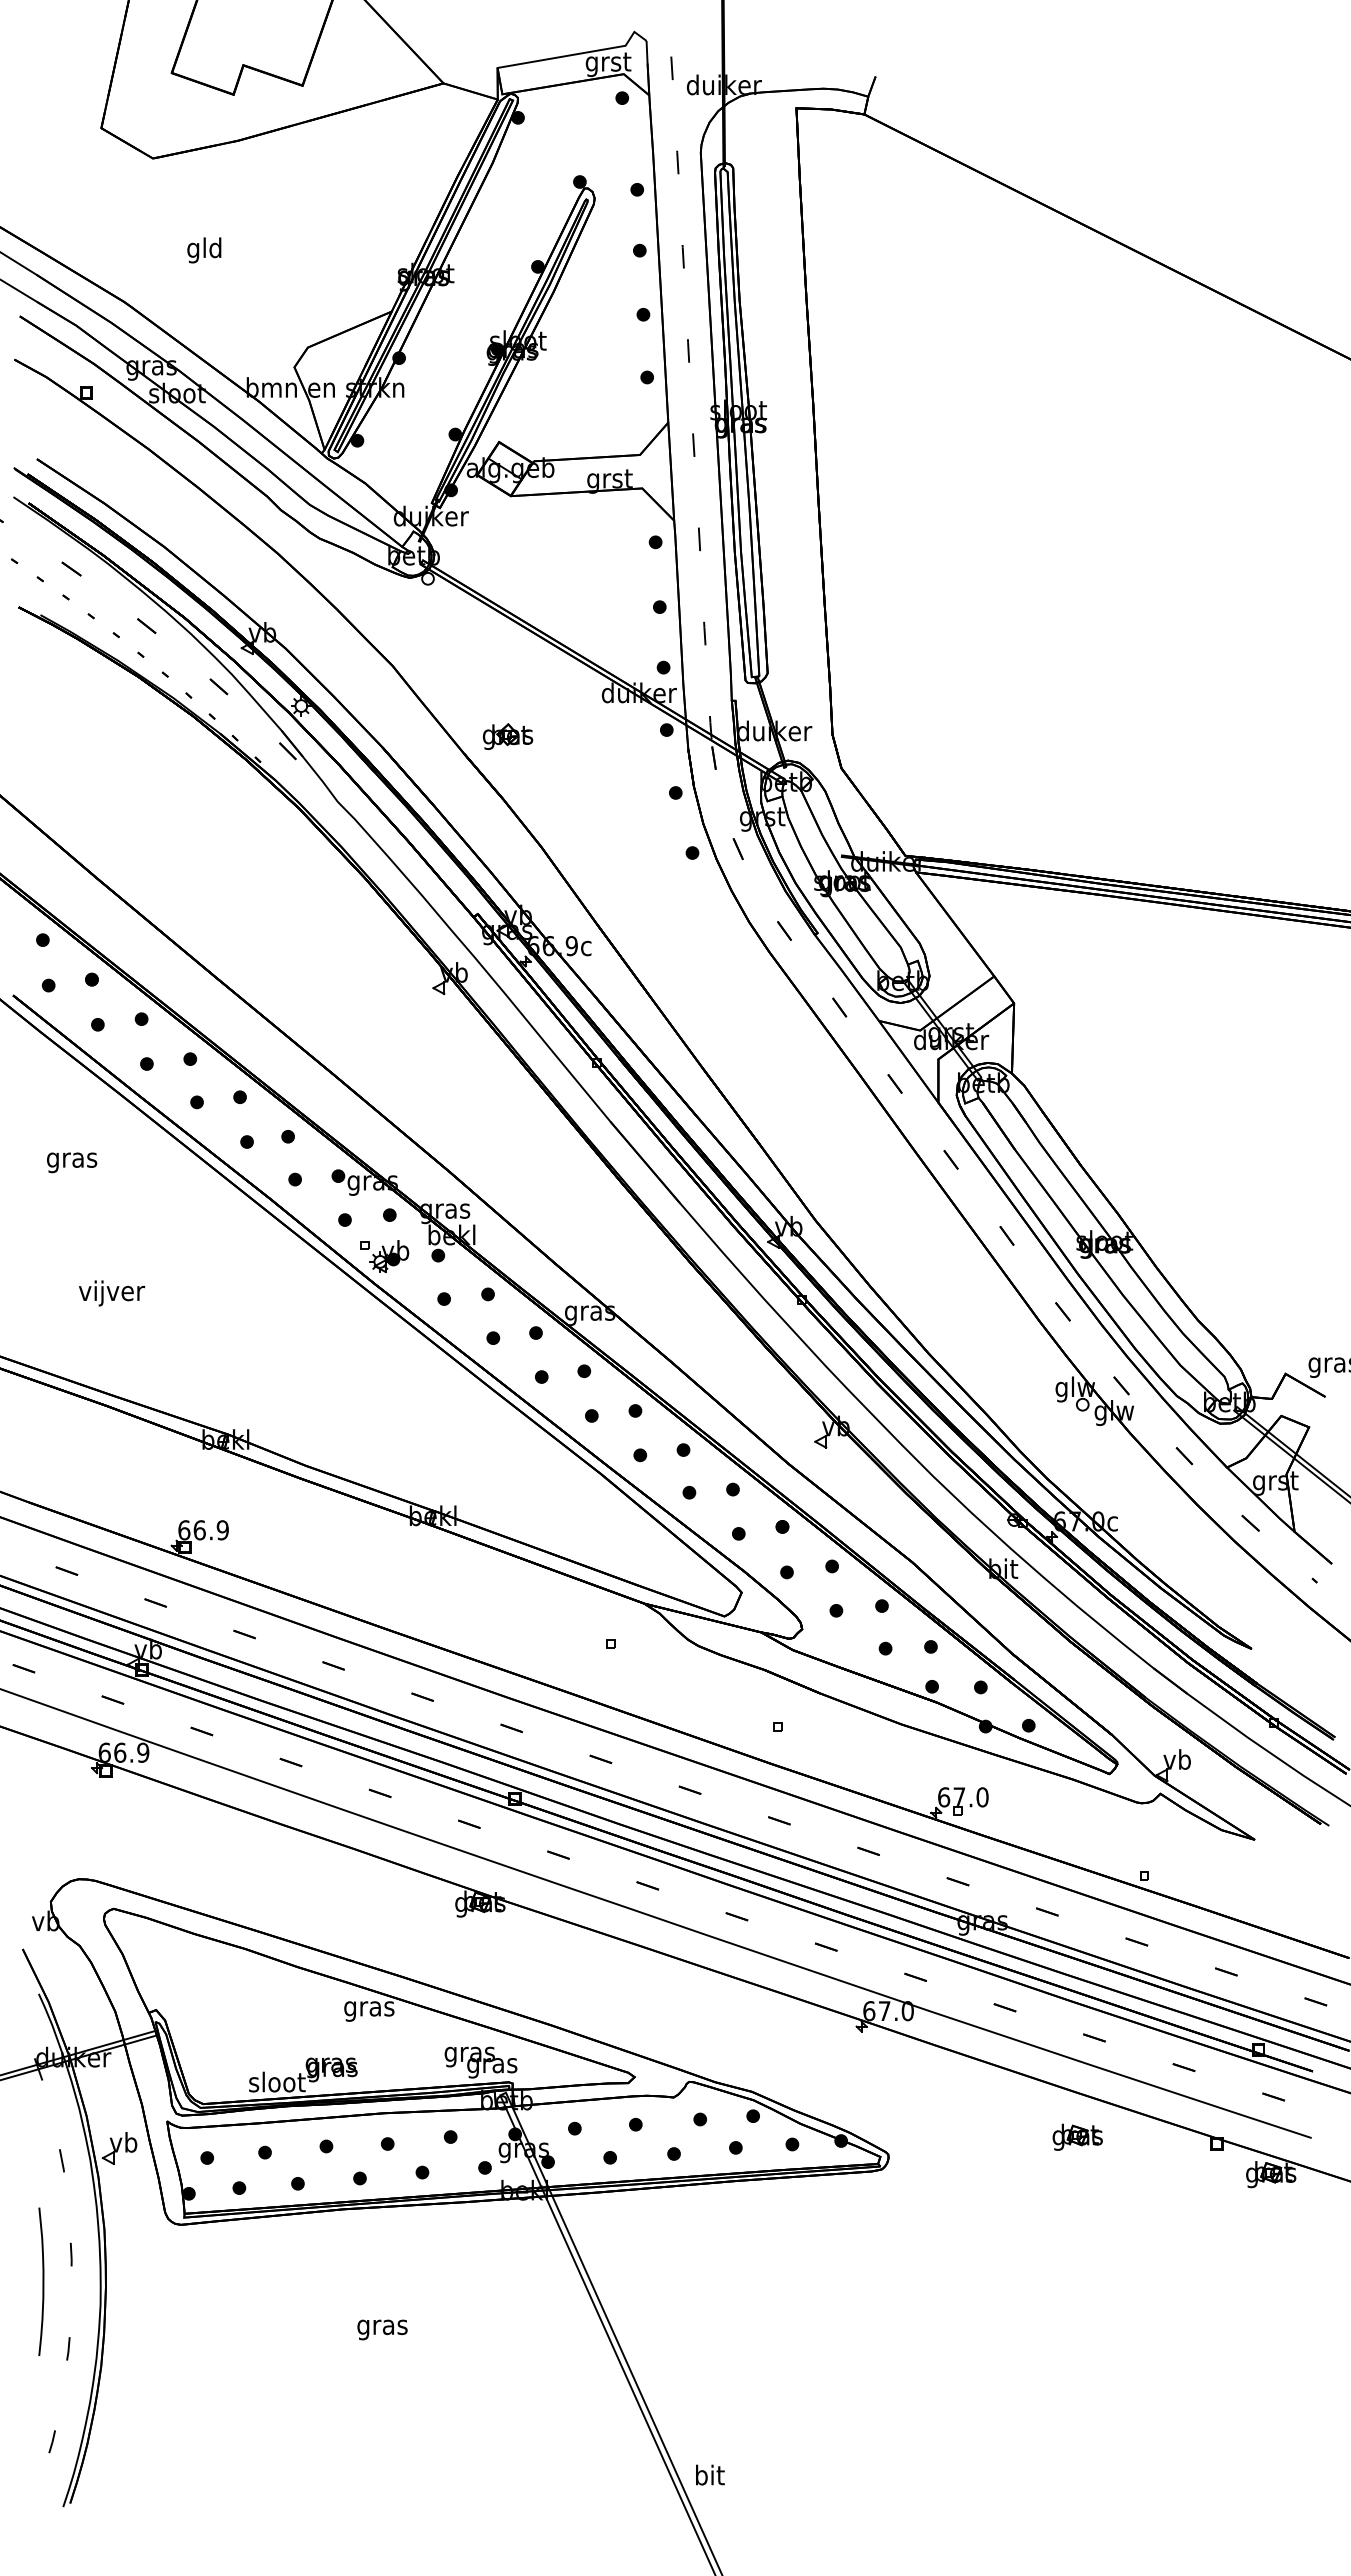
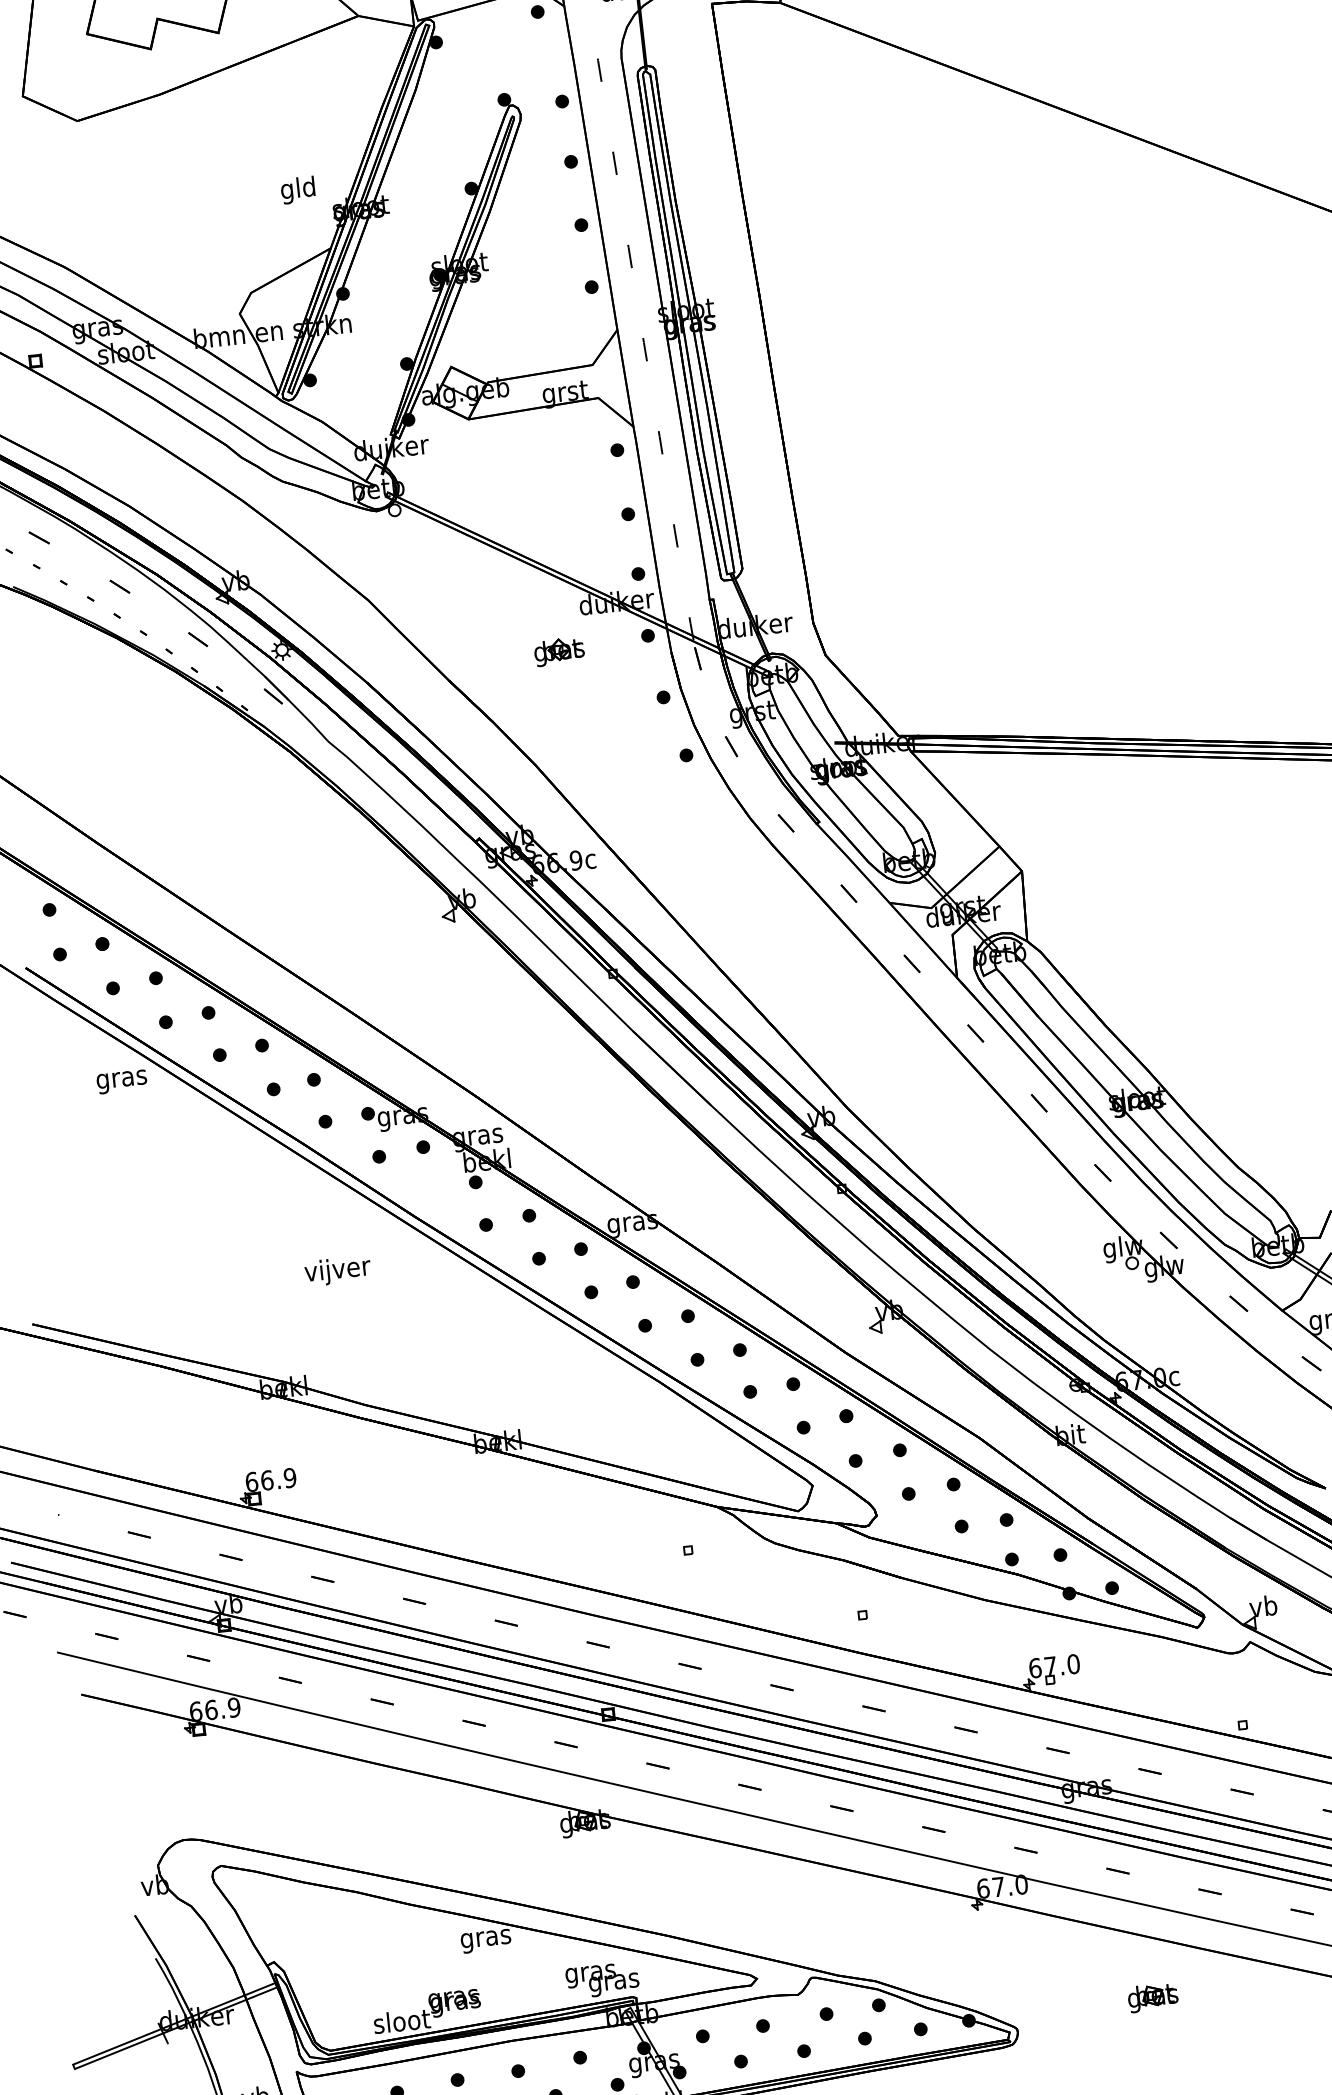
text: (204, 250) -> (298, 190), moved
part: (508, 736) -> (559, 651), moved
text: (72, 1162) -> (122, 1081), moved
part: (384, 1256) -> (422, 1188), removed
text: (112, 1293) -> (338, 1271), moved
part: (1077, 2136) -> (1152, 1996), moved

